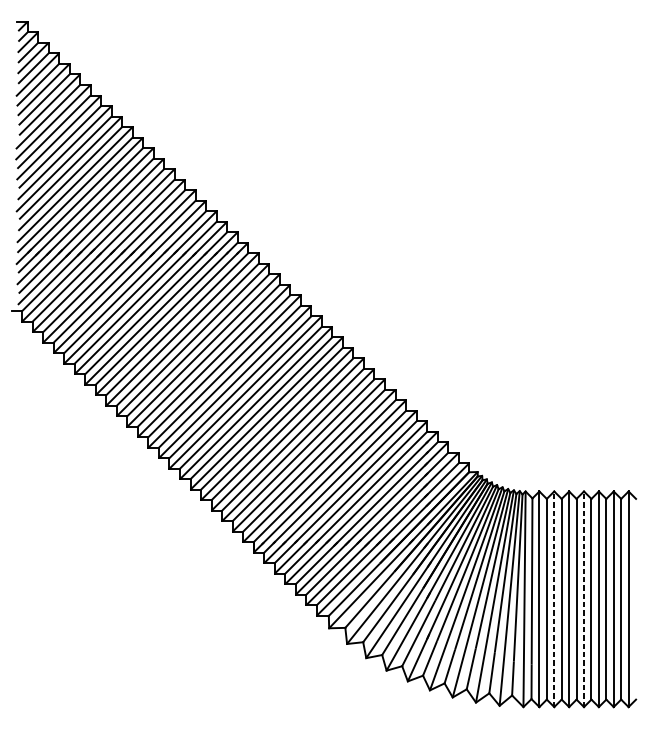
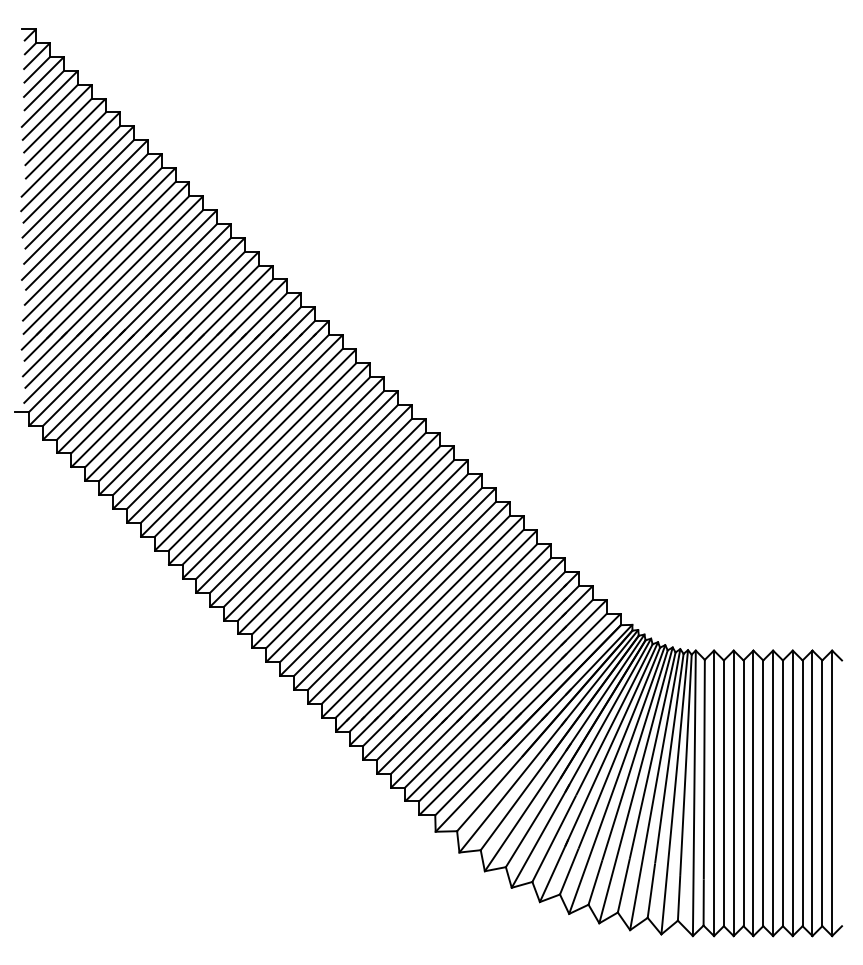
line: (554, 599) -> (733, 793), dashed -> solid
line: (584, 599) -> (773, 793), dashed -> solid

